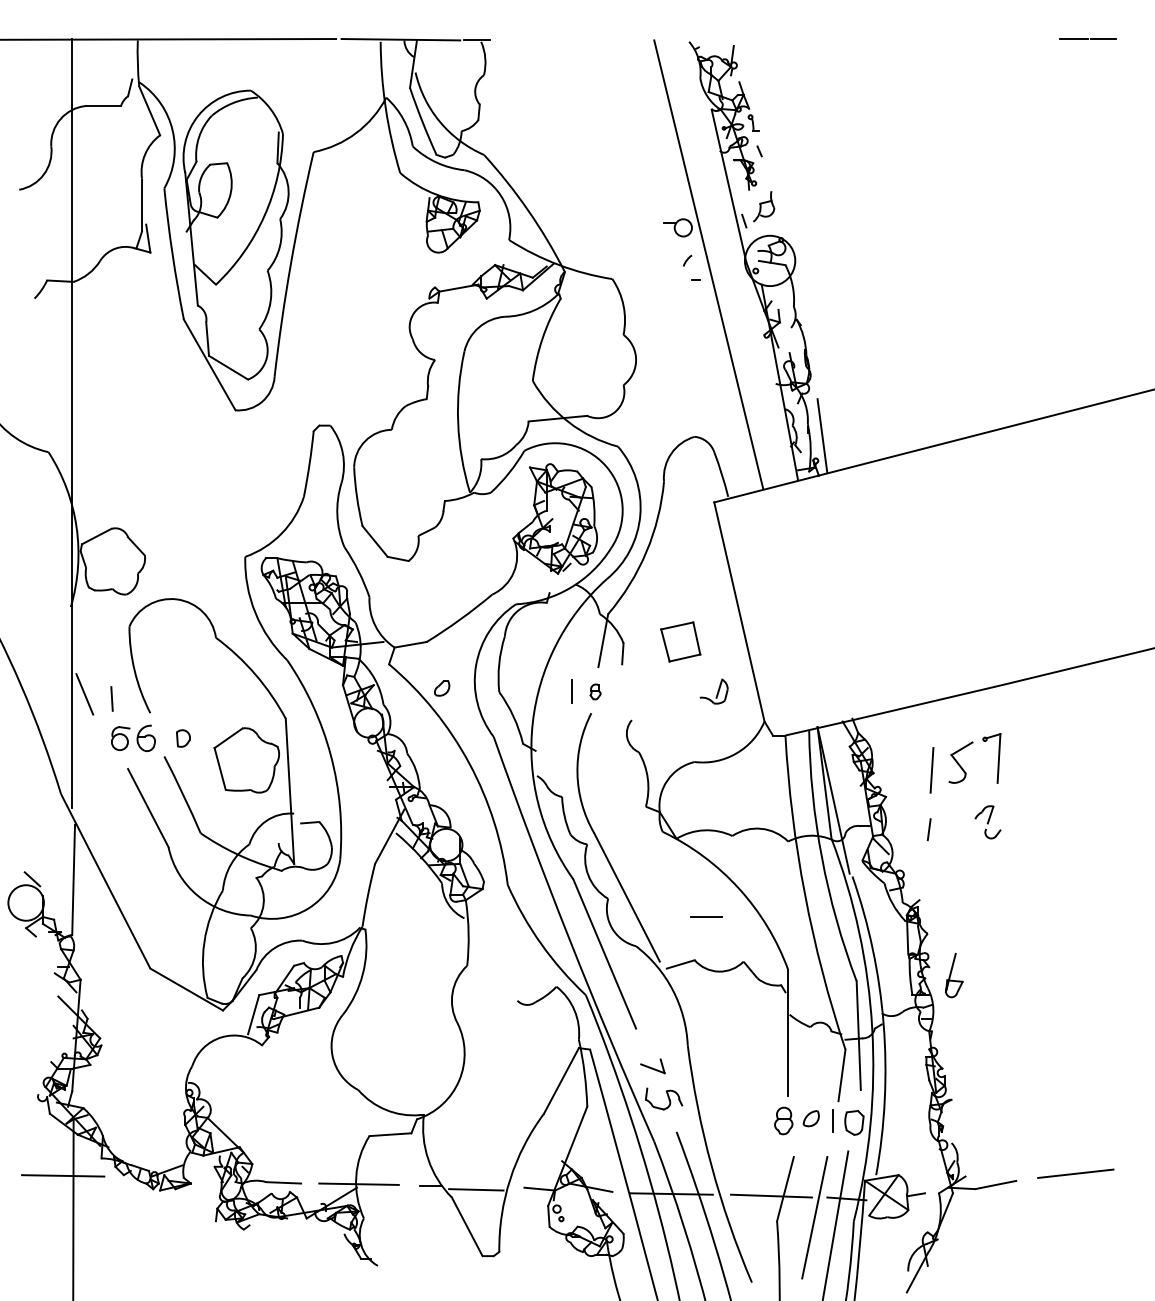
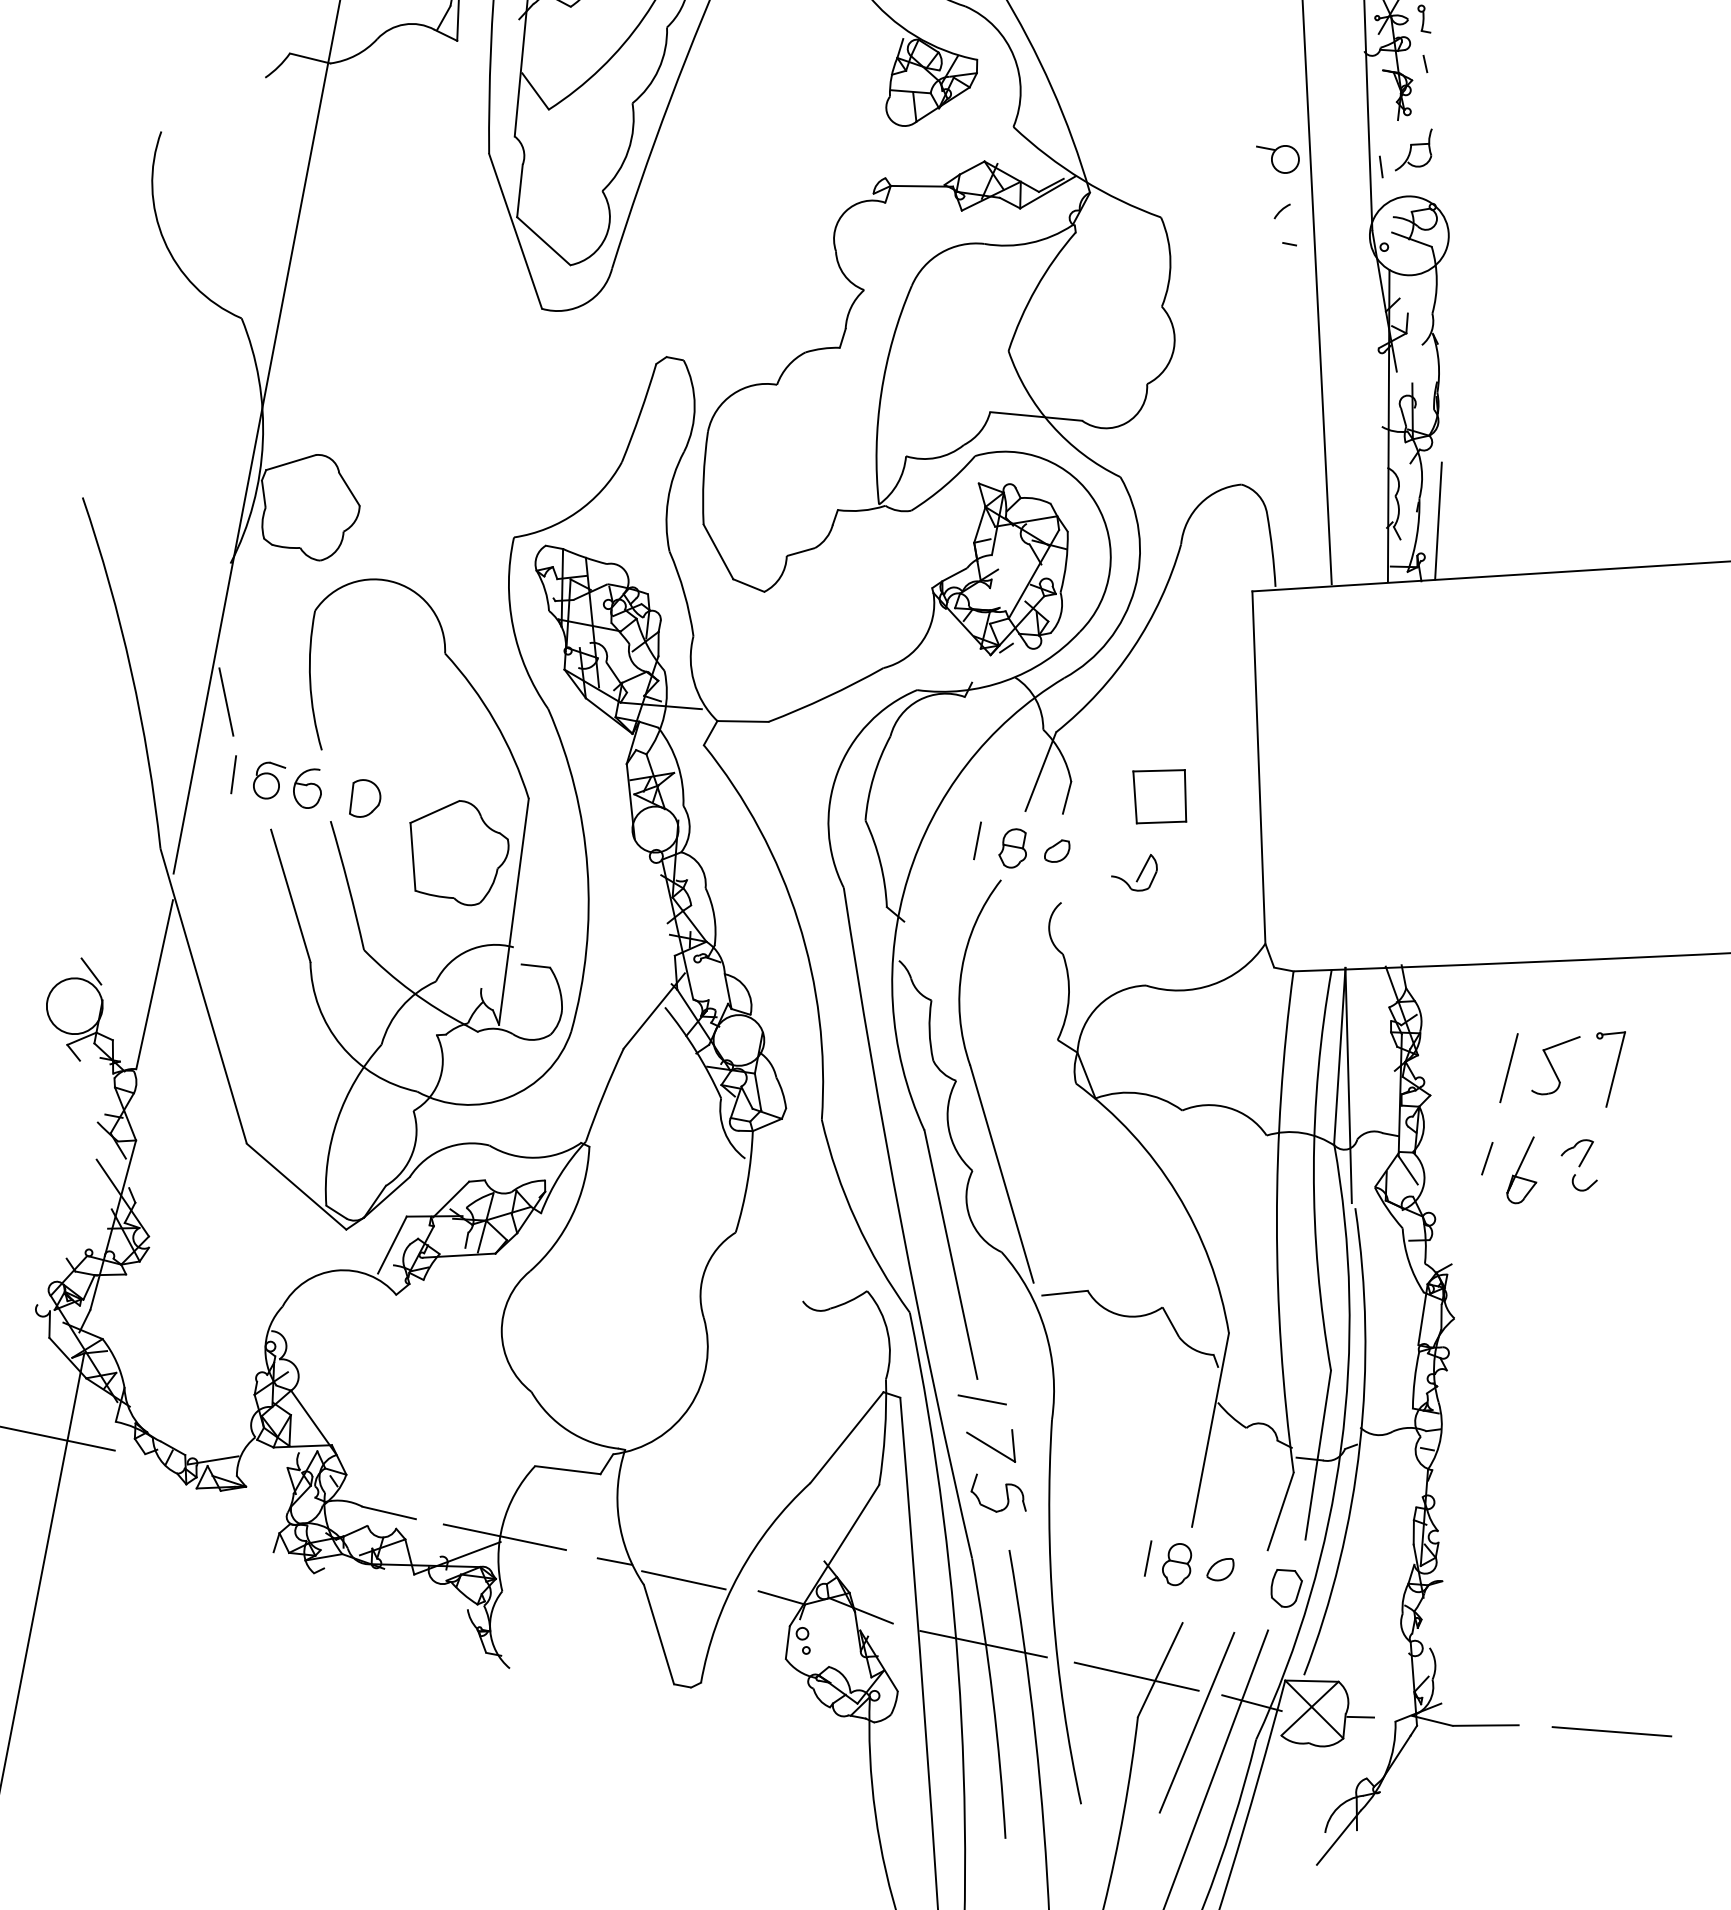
part: (442, 688) -> (1057, 851), moved
part: (595, 691) -> (1013, 847), size x1.67
part: (713, 691) -> (1134, 870), moved
line: (111, 698) -> (232, 773), moved
part: (183, 738) -> (365, 799), size x1.43
line: (706, 916) -> (982, 1398), moved
part: (954, 975) -> (1525, 1170), moved
part: (652, 1066) -> (991, 1442), size x1.43
line: (832, 1120) -> (1148, 1558), moved

